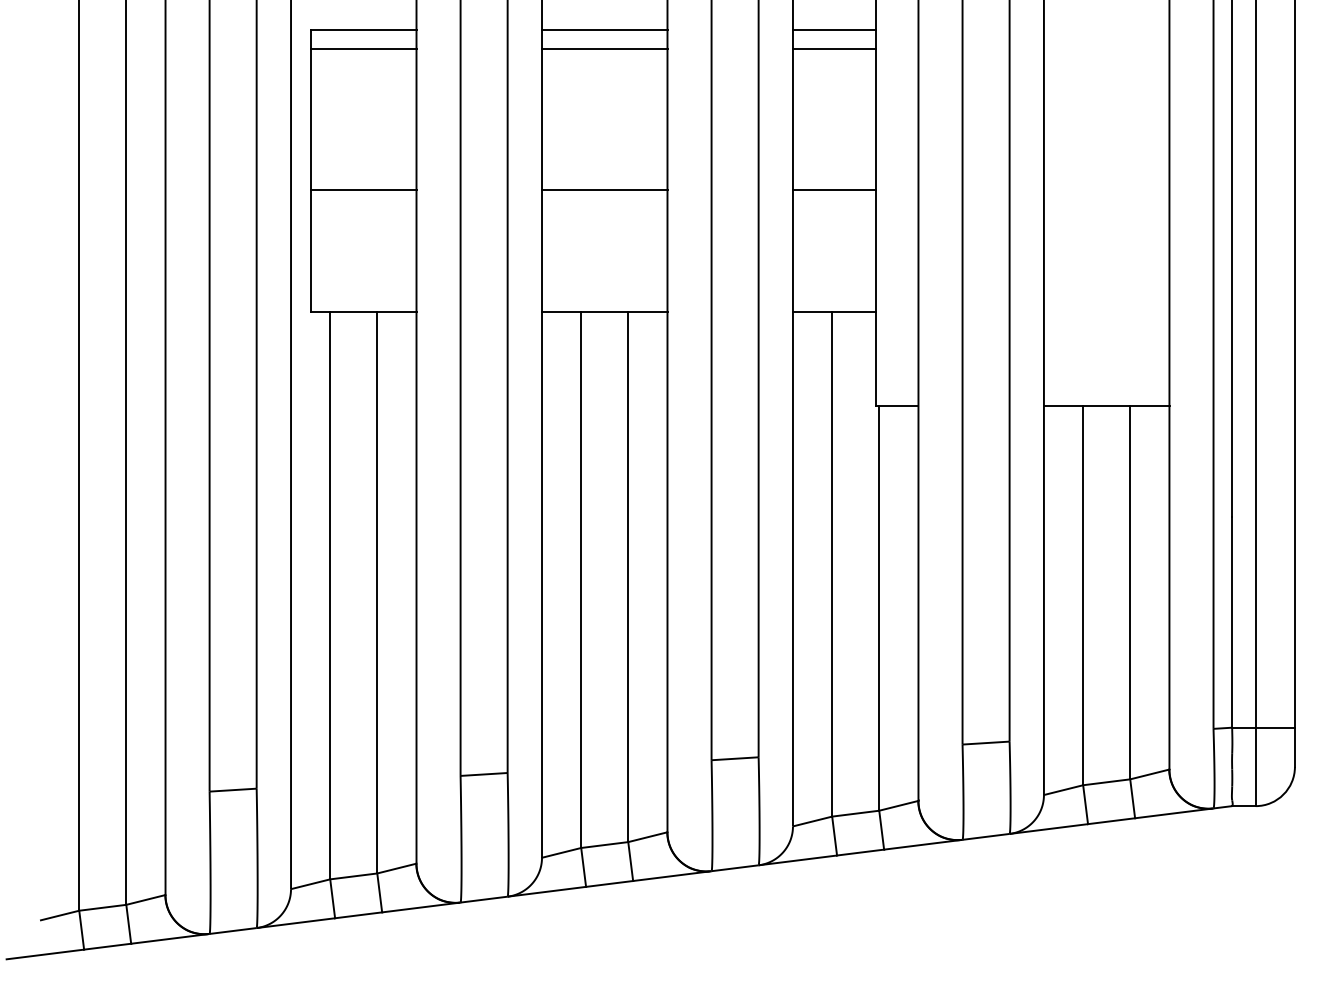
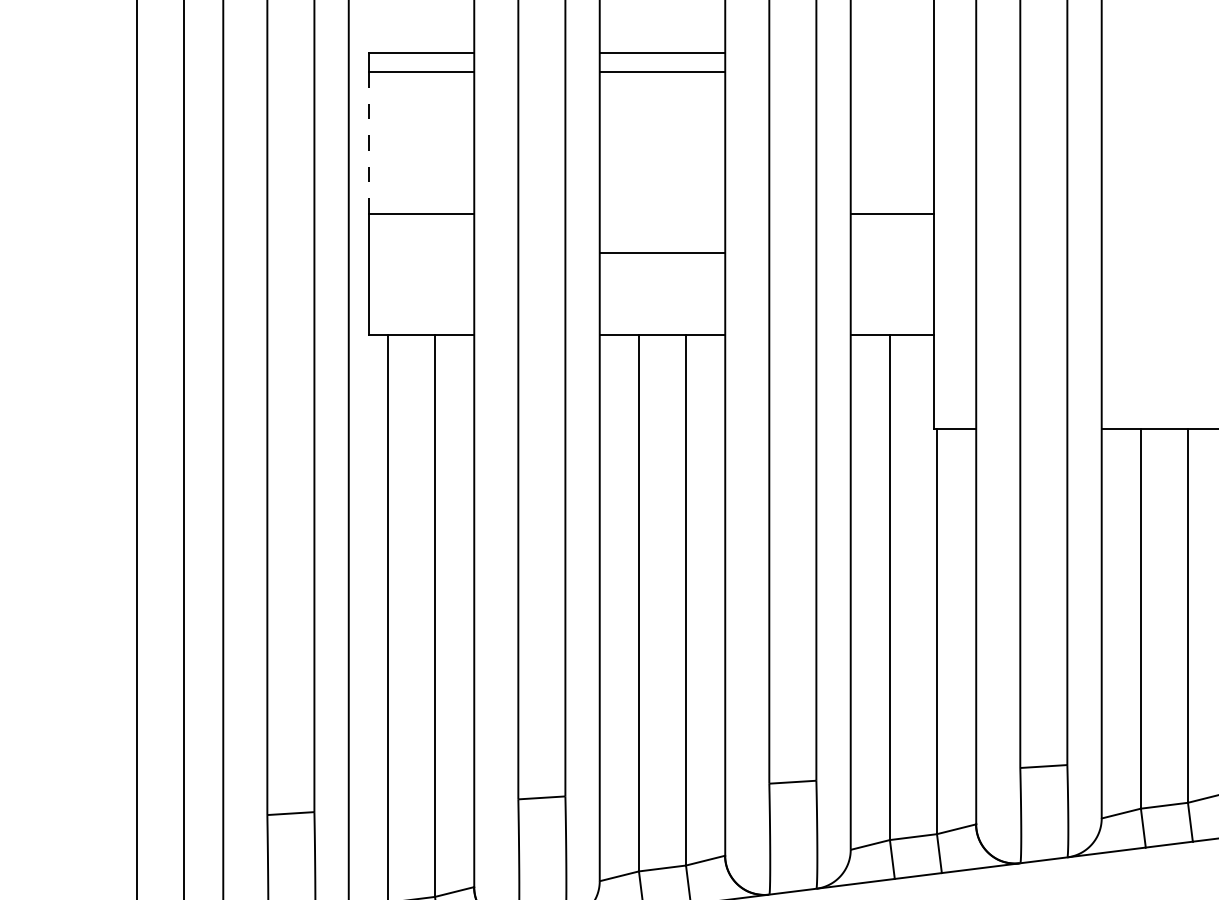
line: (834, 29) -> (892, 52), removed
line: (834, 48) -> (892, 71), removed
line: (311, 119) -> (369, 142), solid -> dashed
line: (604, 190) -> (662, 252), moved

